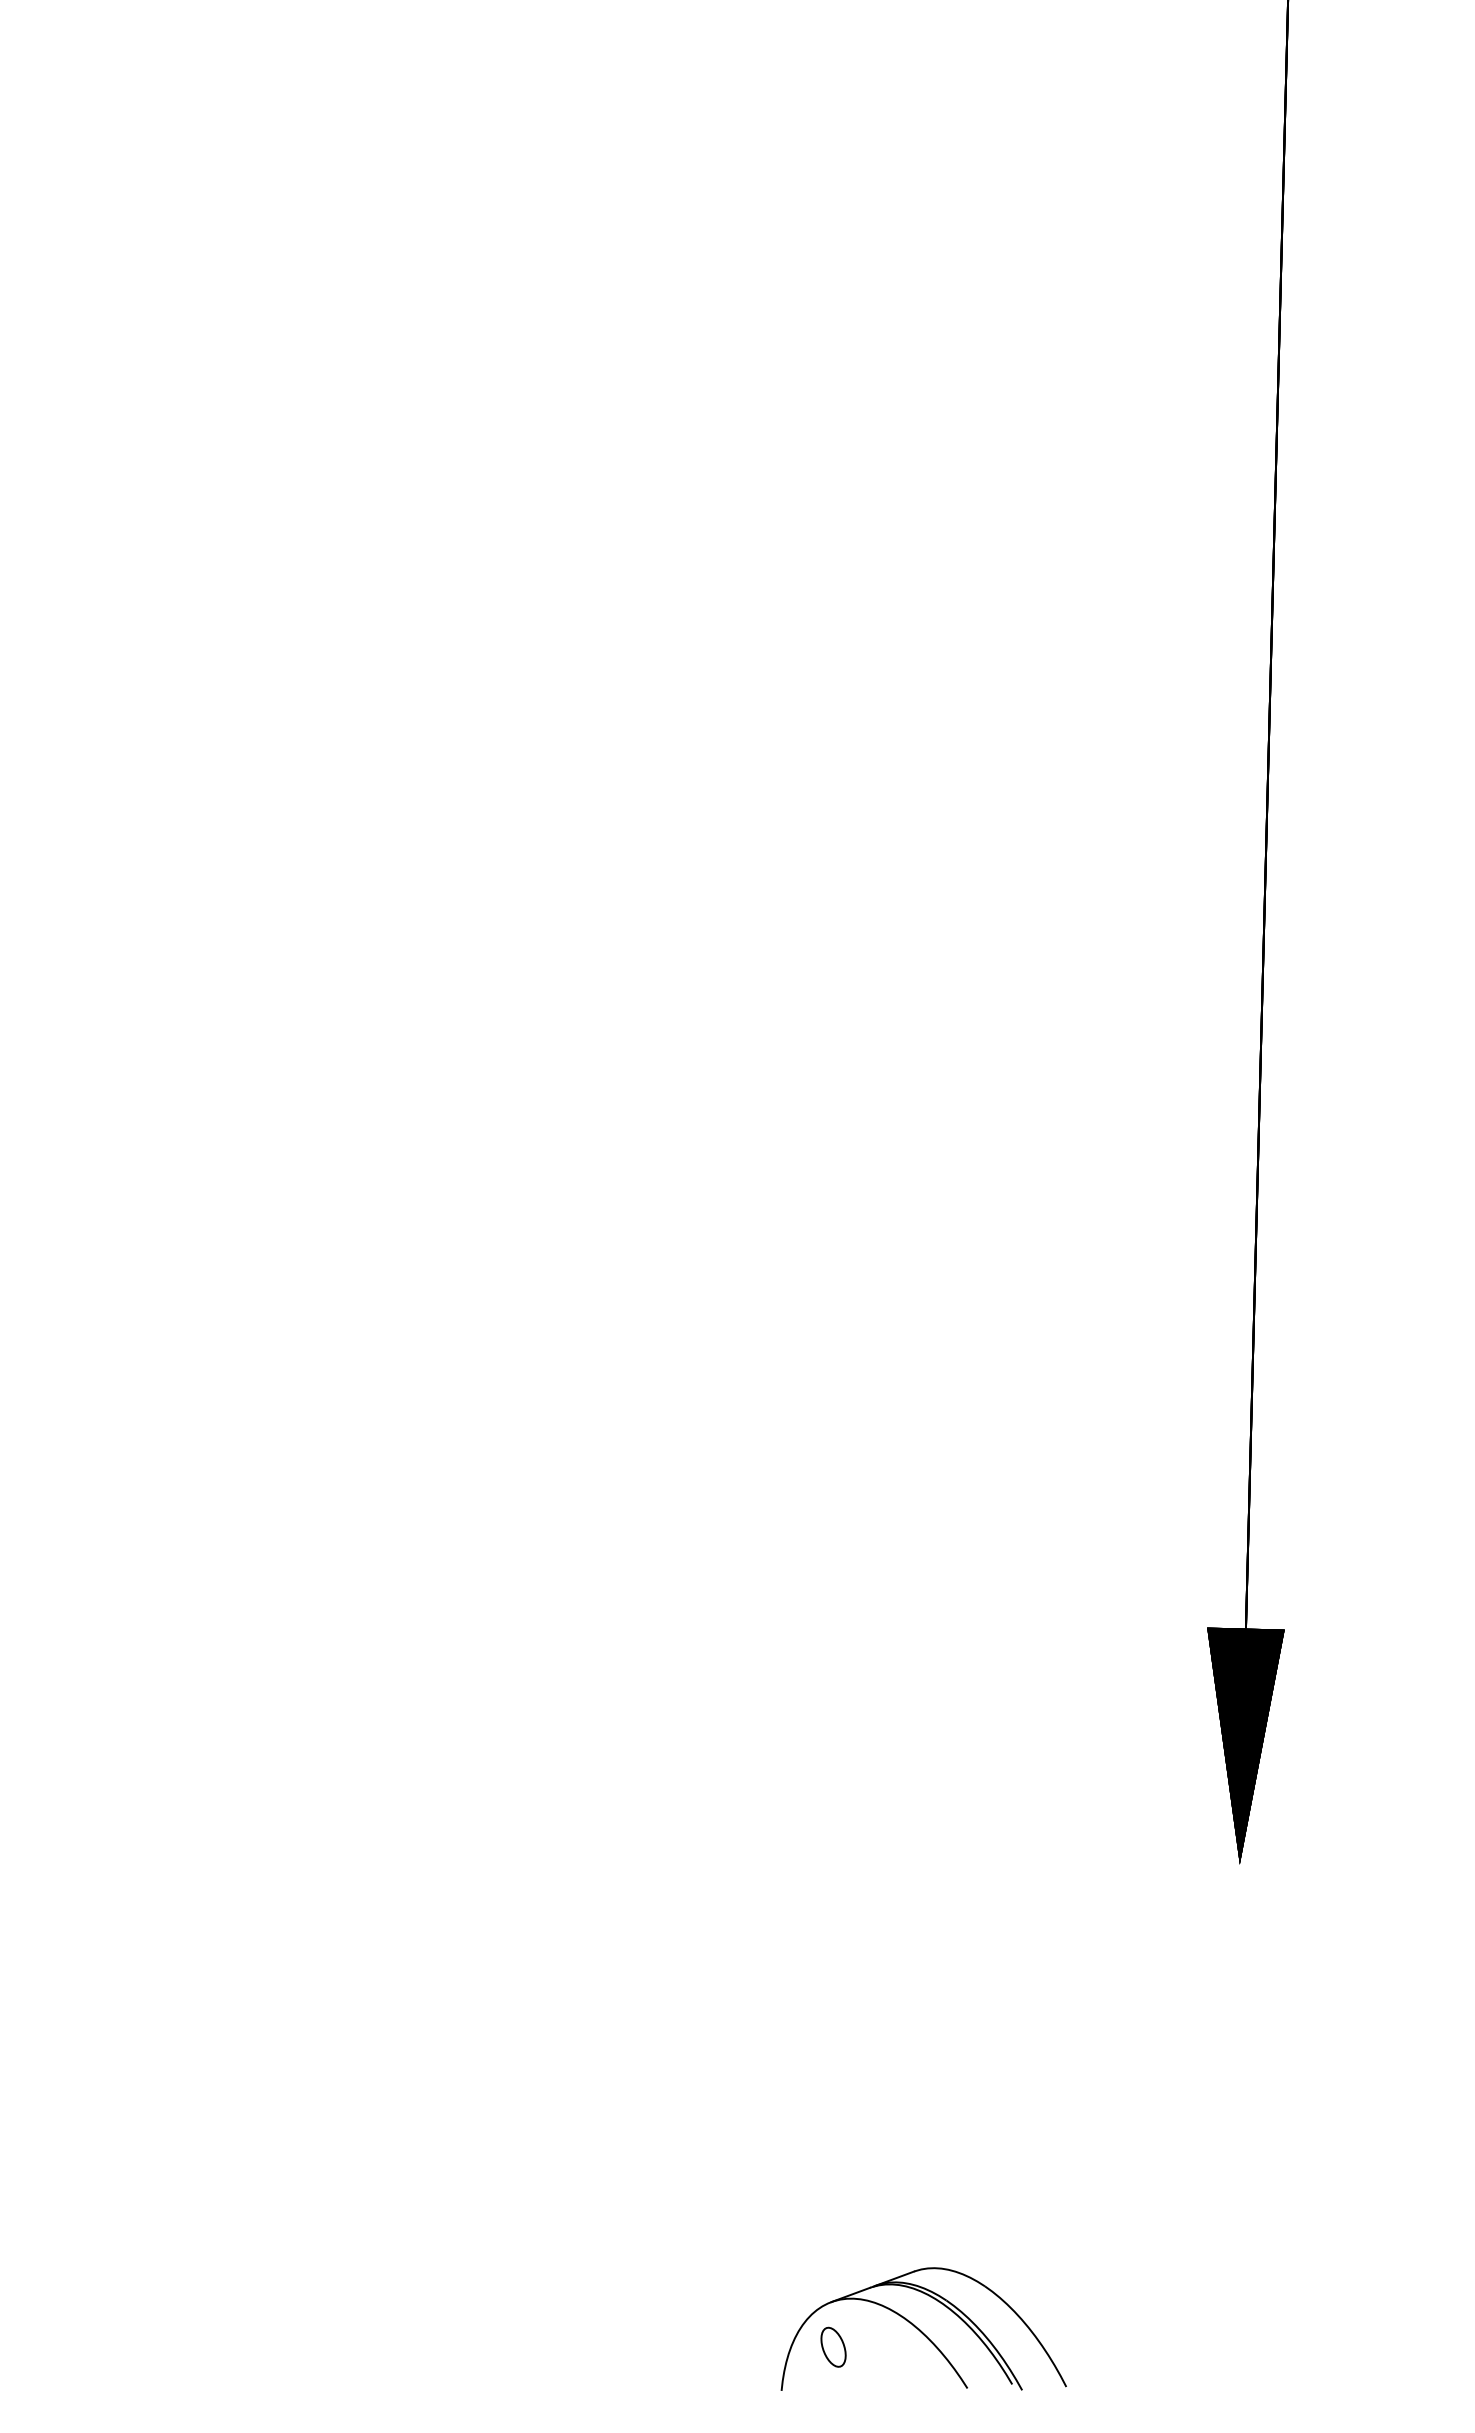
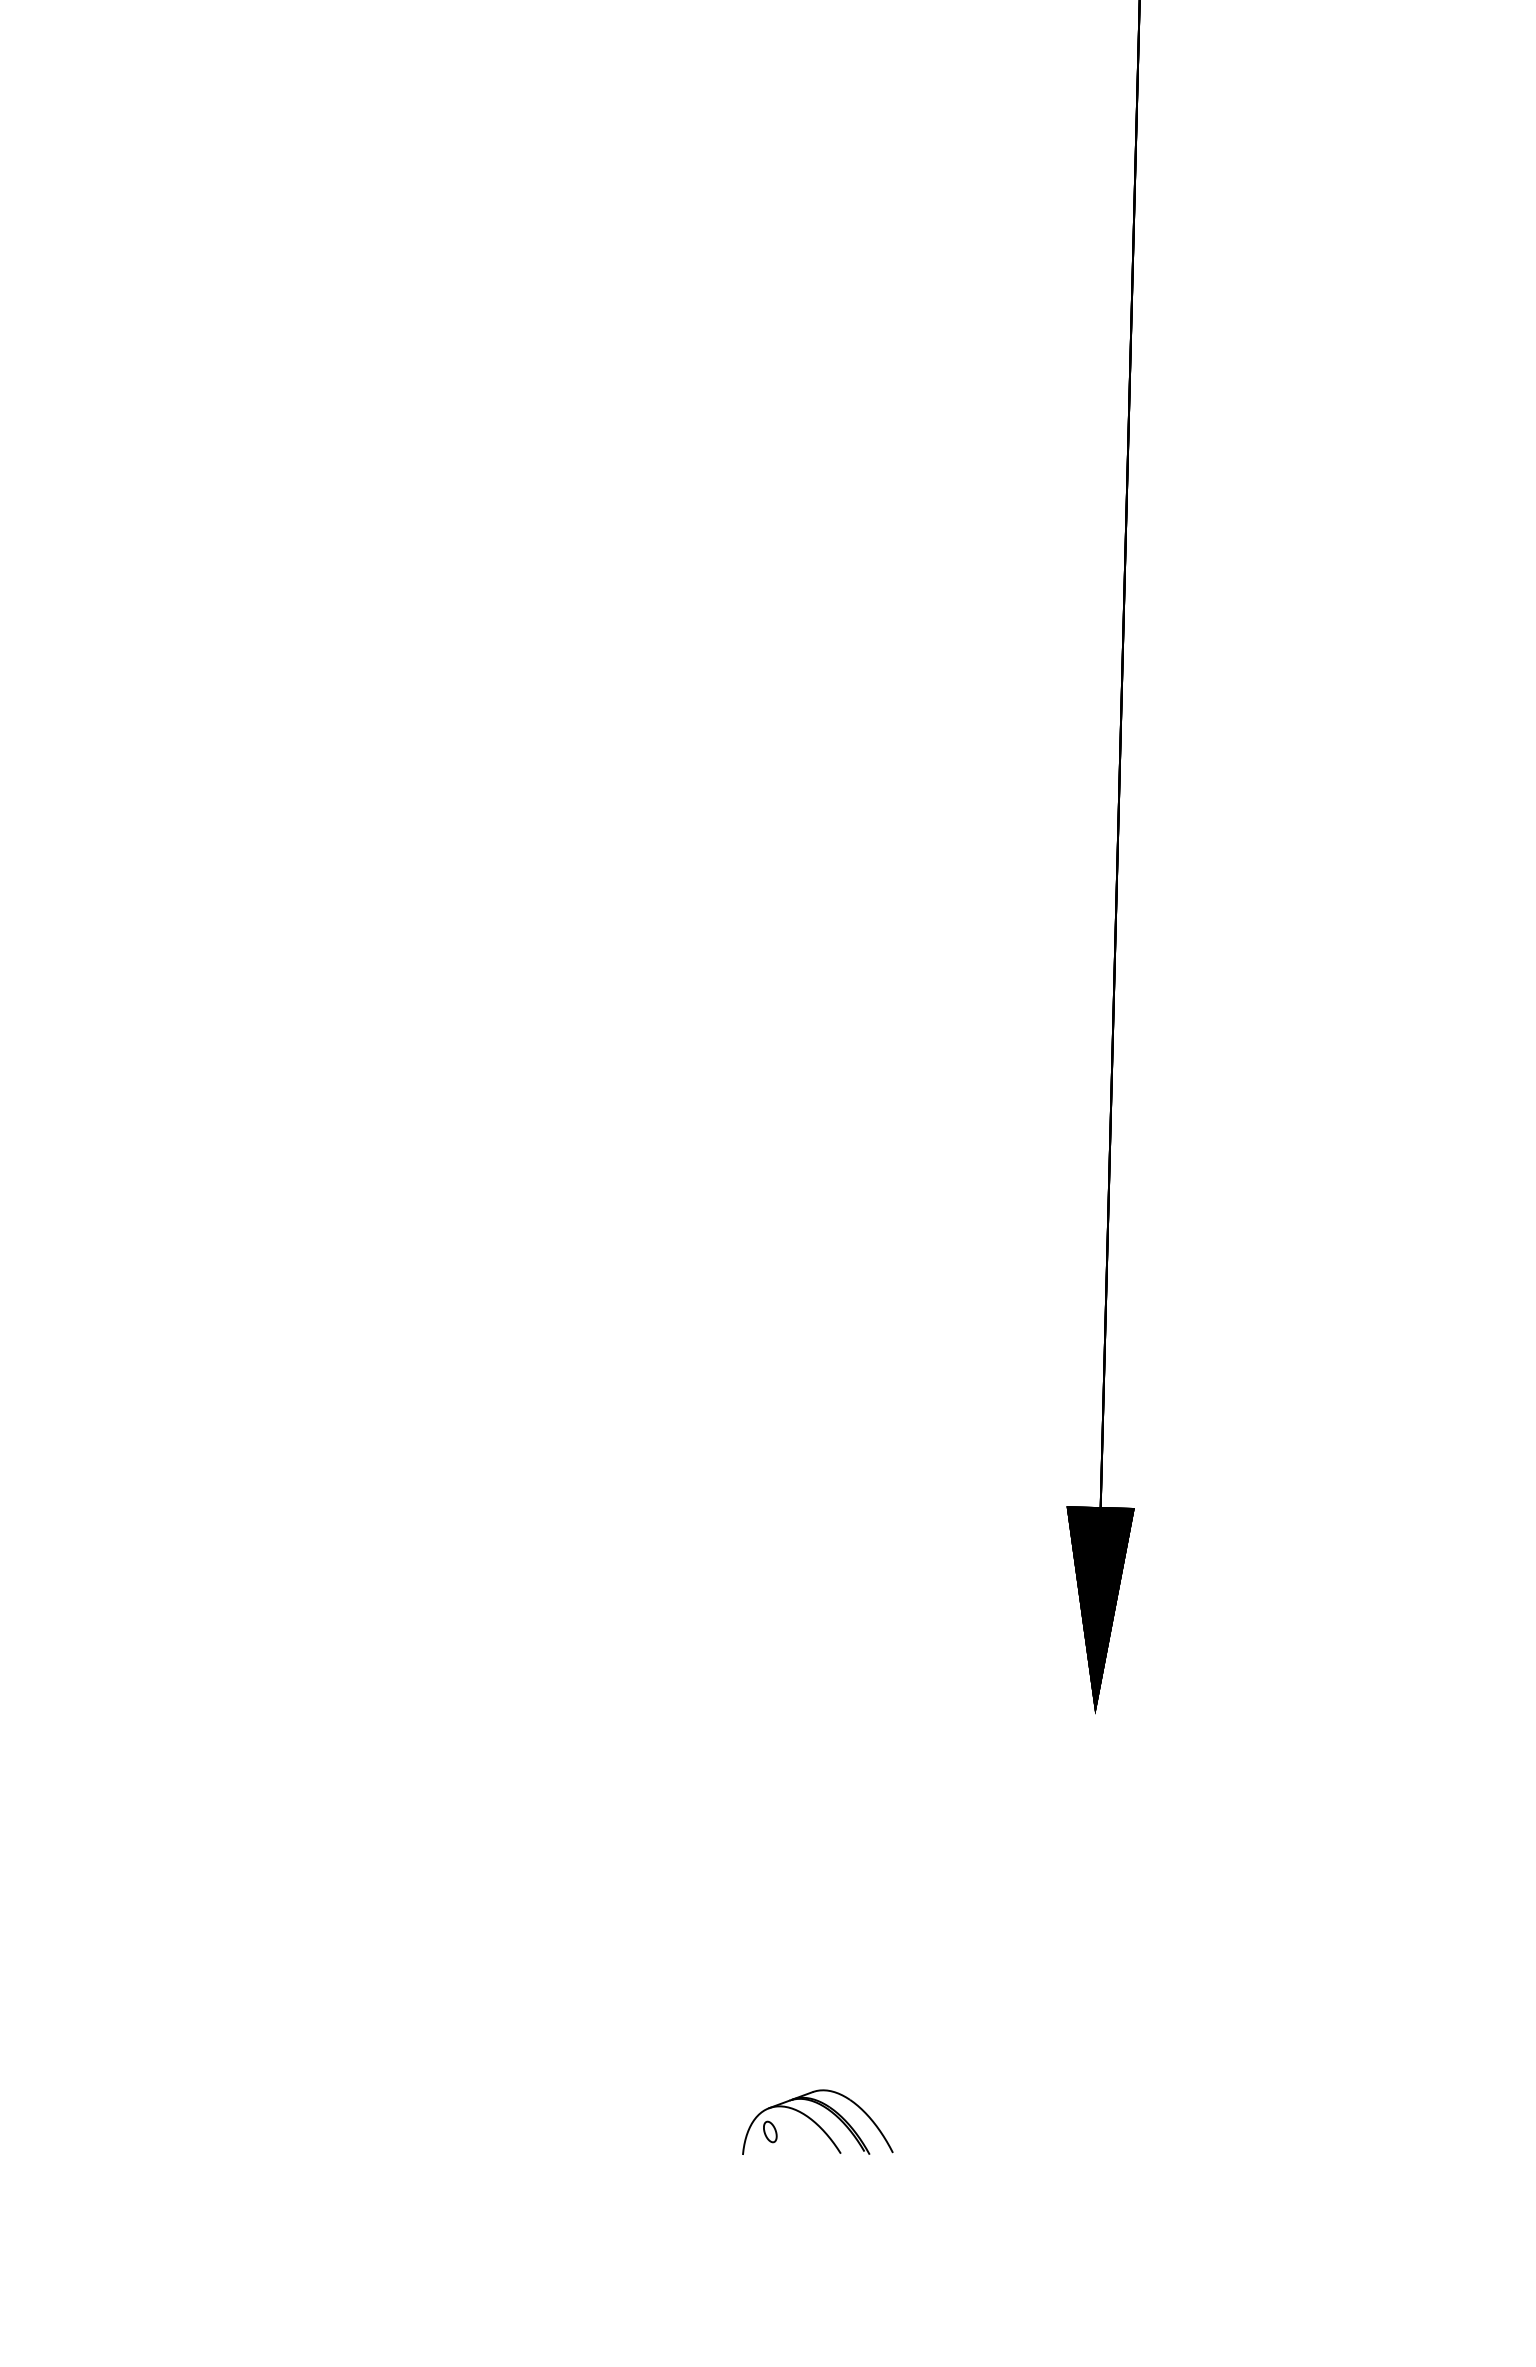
part: (923, 2329) -> (817, 2122), size x0.6

